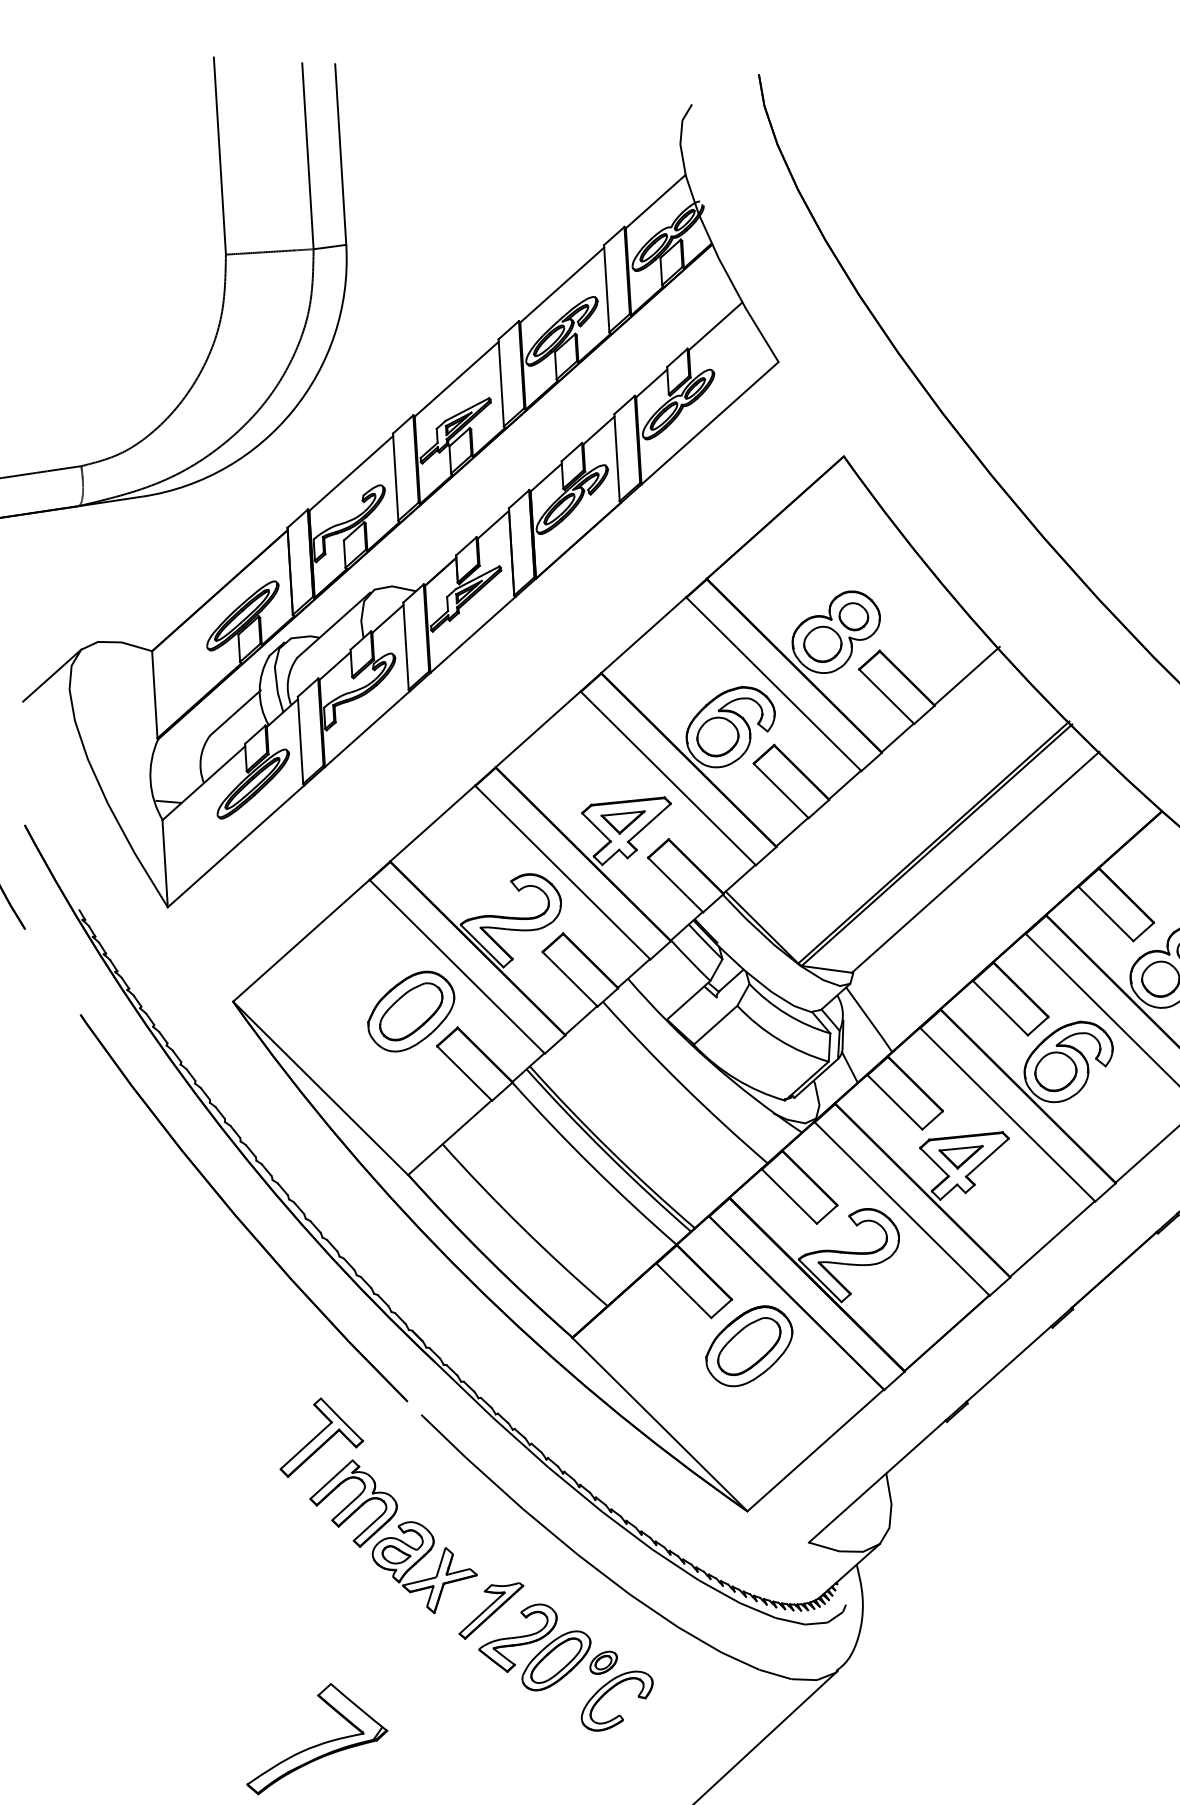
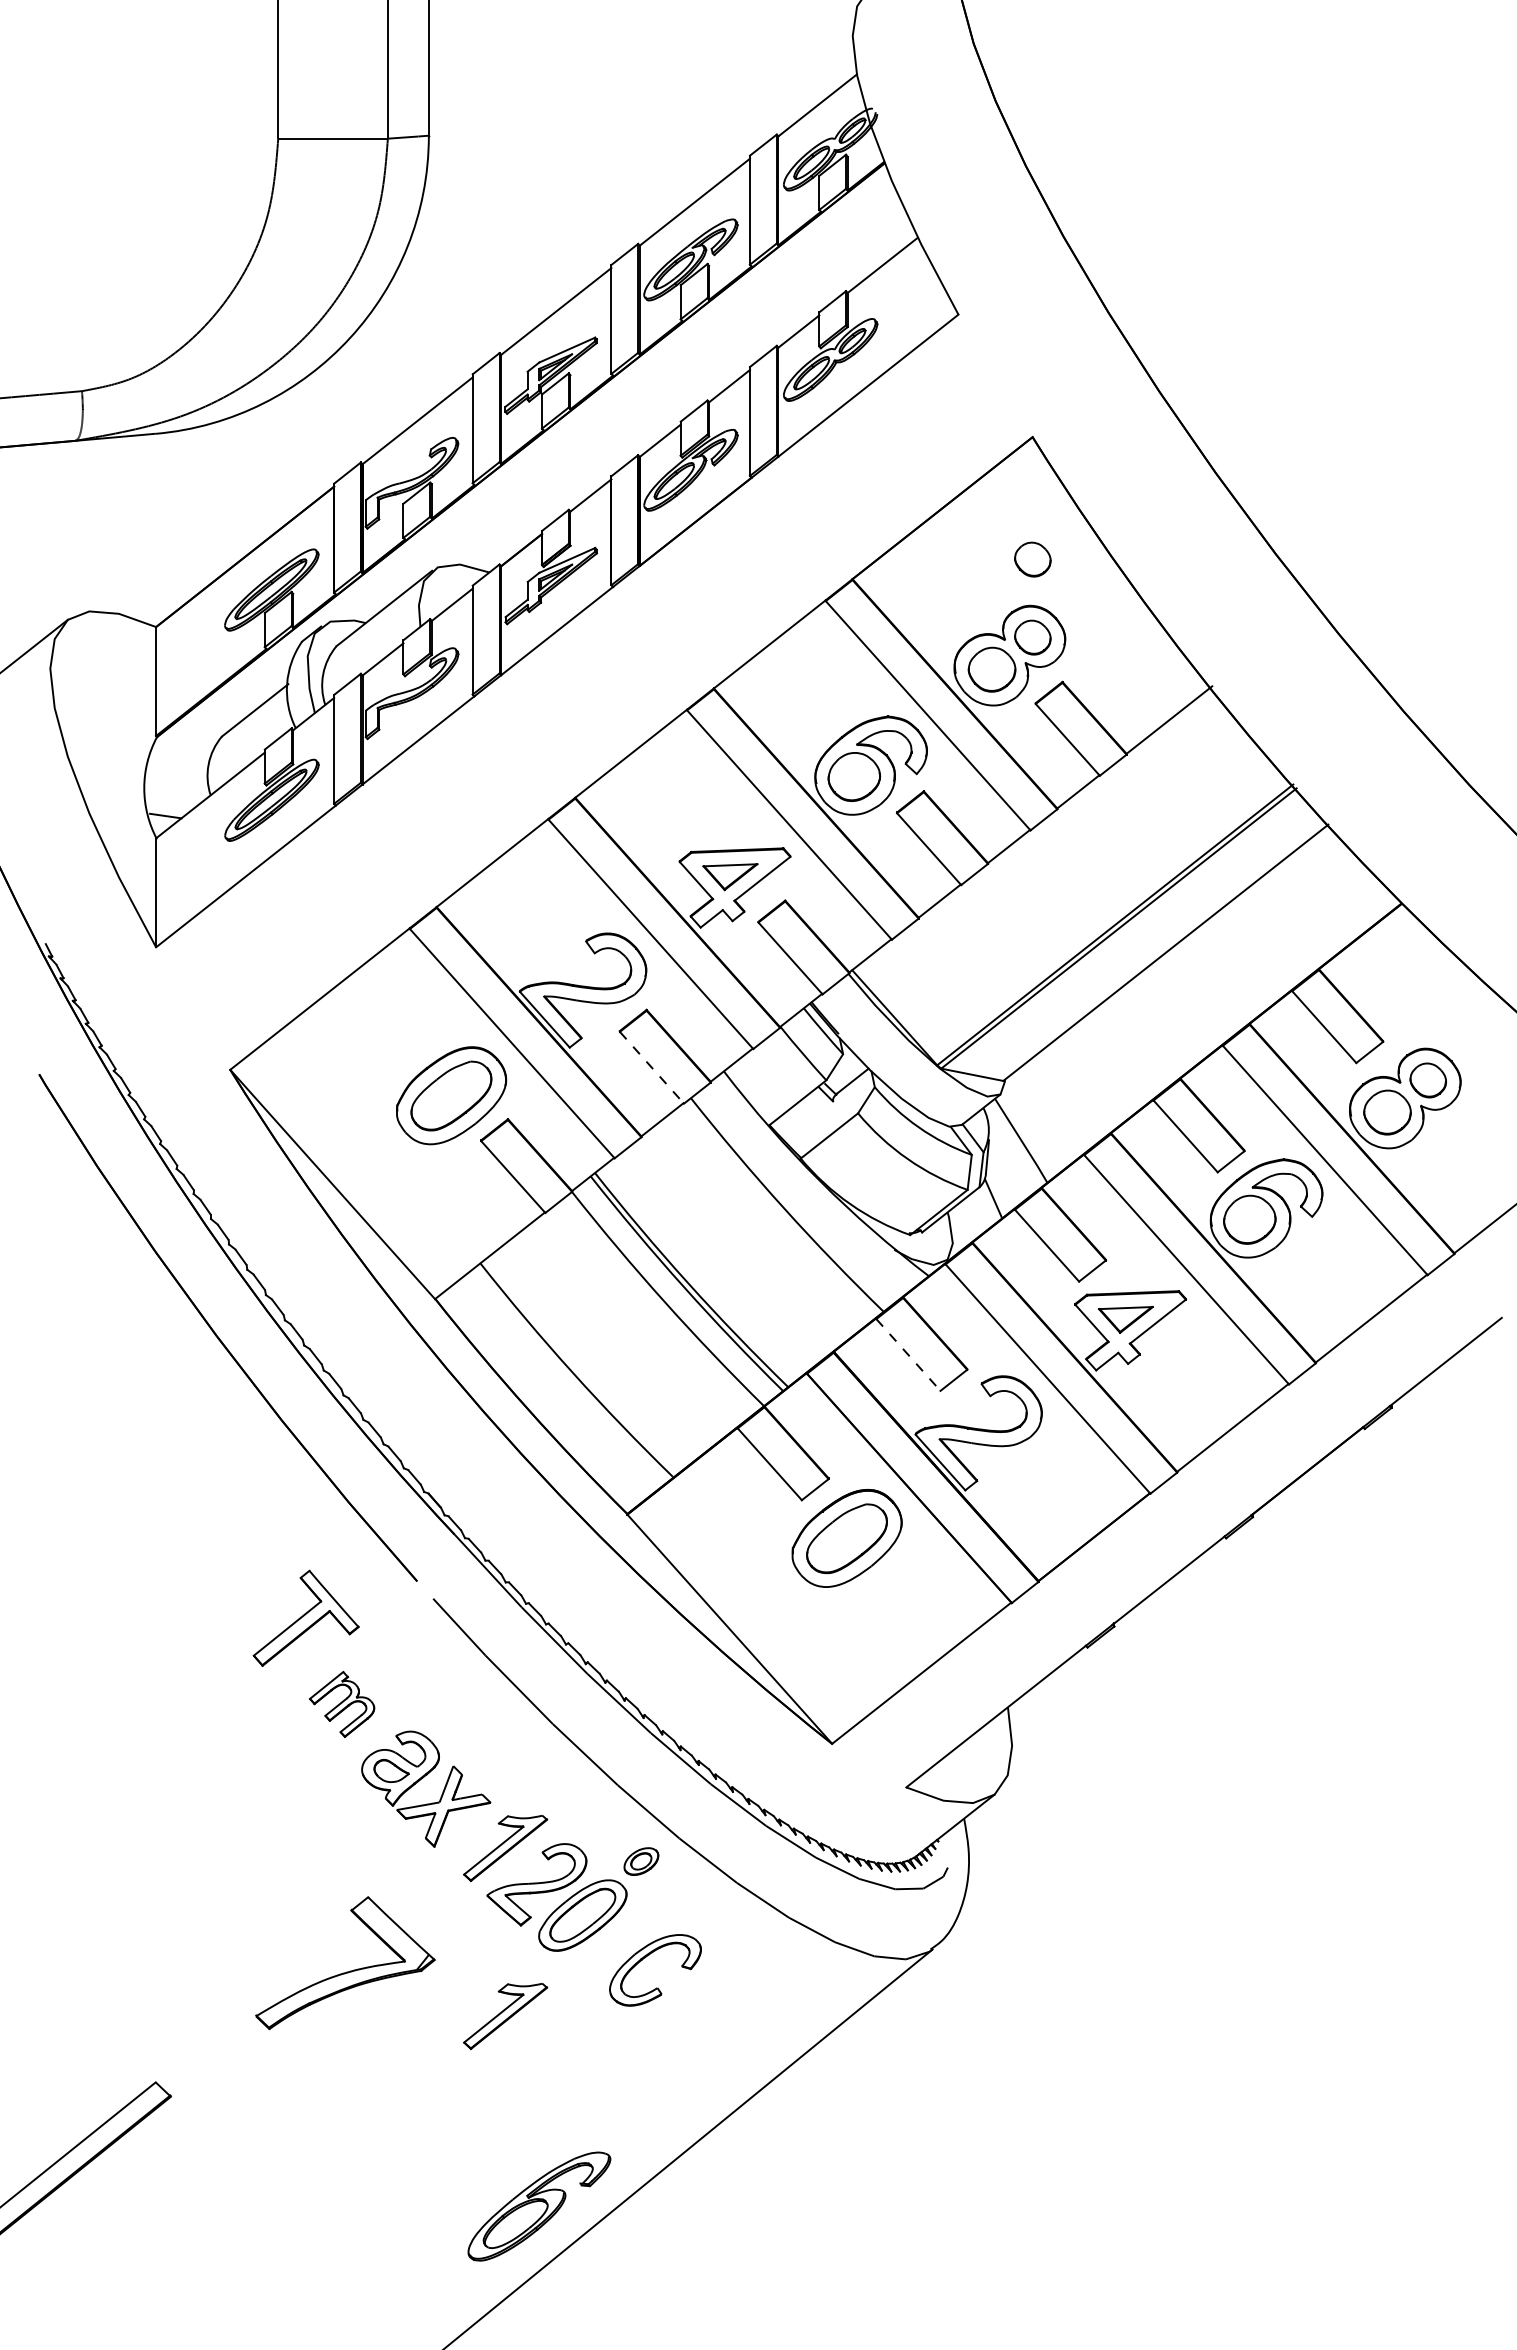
part: (849, 554) -> (1032, 559), added
line: (570, 979) -> (652, 1068), solid -> dashed
line: (789, 1197) -> (908, 1355), solid -> dashed
part: (353, 1503) -> (341, 1704), size x0.6
part: (603, 1662) -> (641, 1861), moved
part: (317, 1744) -> (346, 1971), moved
part: (499, 1745) -> (505, 2016), added

